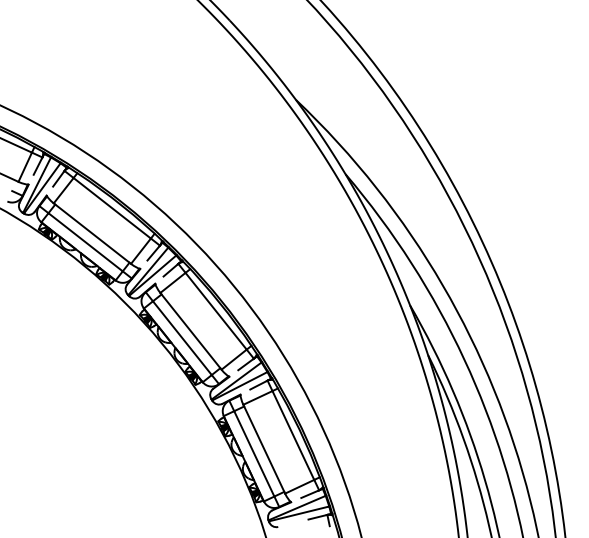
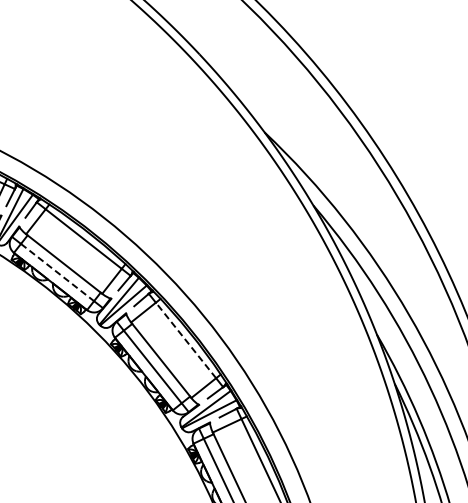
line: (86, 242) -> (58, 272), solid -> dashed
line: (215, 310) -> (185, 339), solid -> dashed

